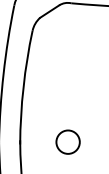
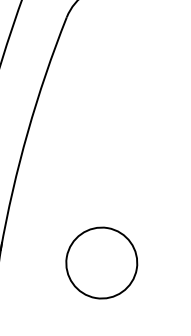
circle: (67, 141) -> (100, 261), size x1.43

